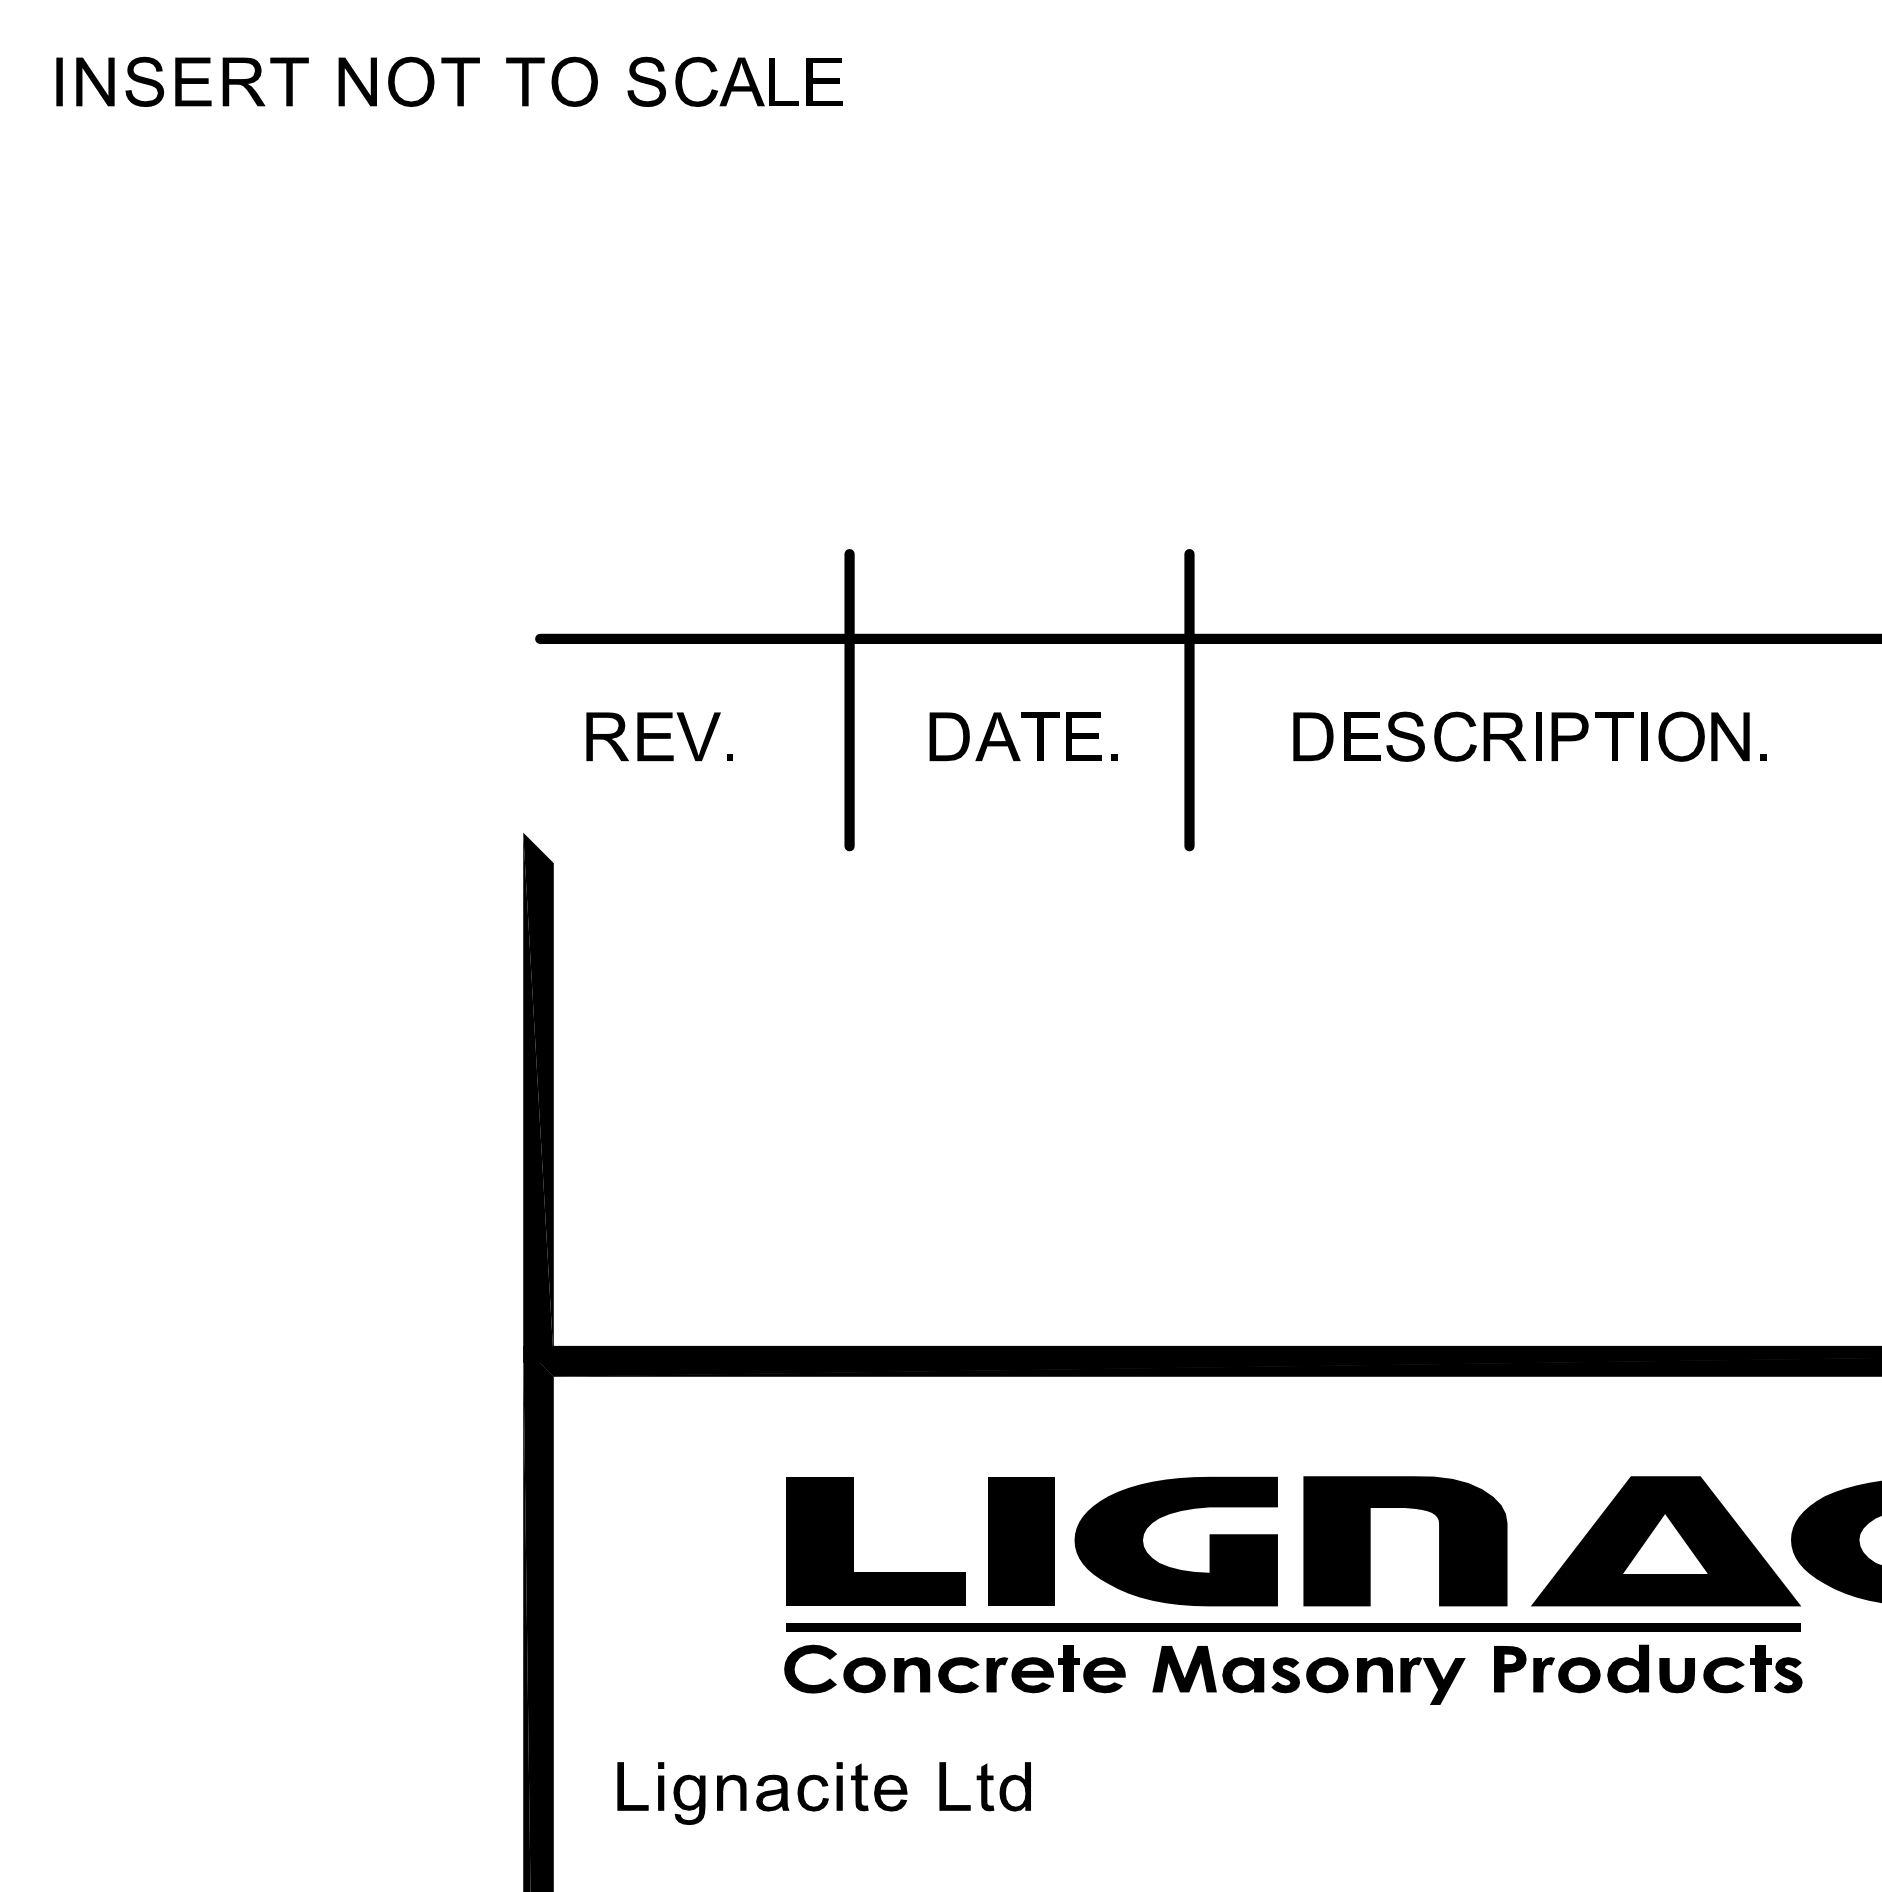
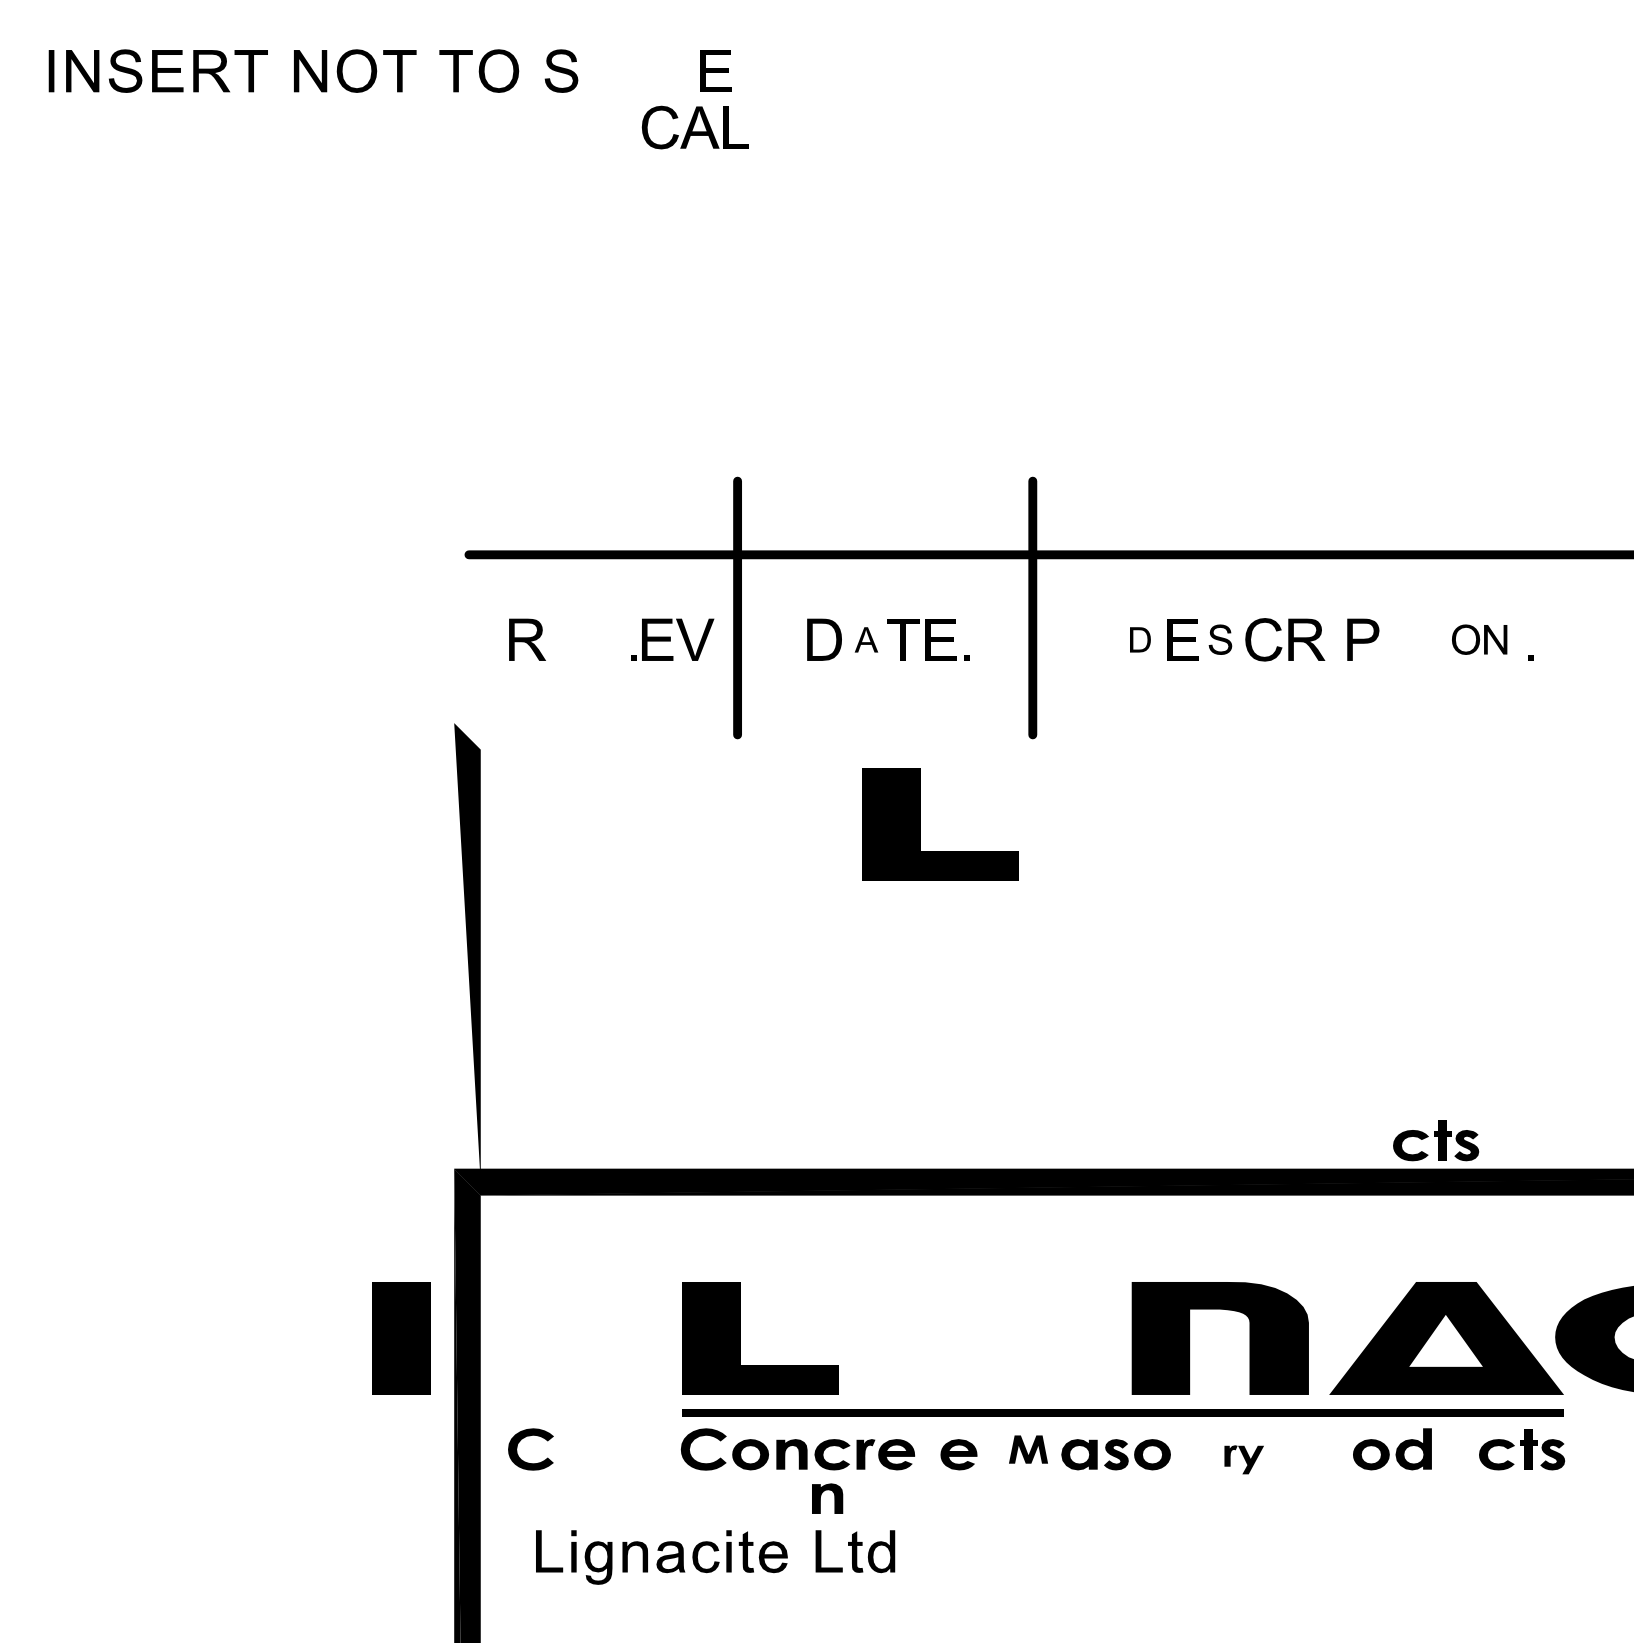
part: (736, 81) -> (694, 127), moved
part: (684, 733) -> (682, 636), moved
part: (997, 736) -> (866, 639), size x0.6
part: (1313, 736) -> (1140, 639), size x0.6
part: (1405, 736) -> (1220, 639), size x0.7
fill: (1538, 736) -> (1335, 639), removed
fill: (1614, 736) -> (1401, 639), removed
fill: (1644, 736) -> (1427, 639), removed
part: (1703, 736) -> (1479, 639), size x0.7
part: (1060, 949) -> (920, 824), added
fill: (538, 1097) -> (467, 953), removed
part: (1653, 1313) -> (1435, 1140), added
part: (1021, 1541) -> (401, 1338), moved
fill: (1175, 1541) -> (1020, 1338), removed
part: (608, 1654) -> (528, 1436), added
fill: (1068, 1668) -> (927, 1448), removed
part: (1184, 1669) -> (1028, 1449), size x0.7
part: (1524, 1669) -> (1323, 1449), removed
fill: (1374, 1674) -> (1193, 1454), removed
fill: (1677, 1675) -> (1456, 1454), removed
part: (1432, 1680) -> (1243, 1459), size x0.7
part: (960, 1722) -> (833, 1495), added

